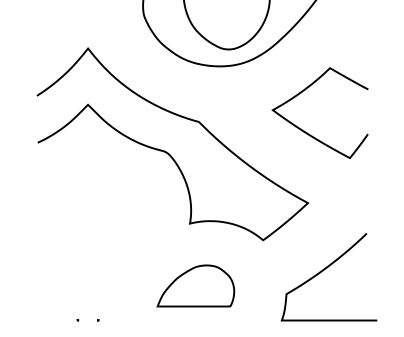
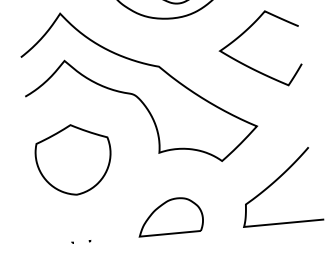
part: (87, 222) -> (73, 159), added
part: (195, 285) -> (169, 216), moved

